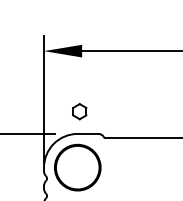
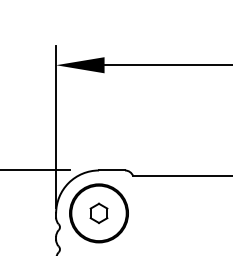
part: (79, 111) -> (98, 213), moved

